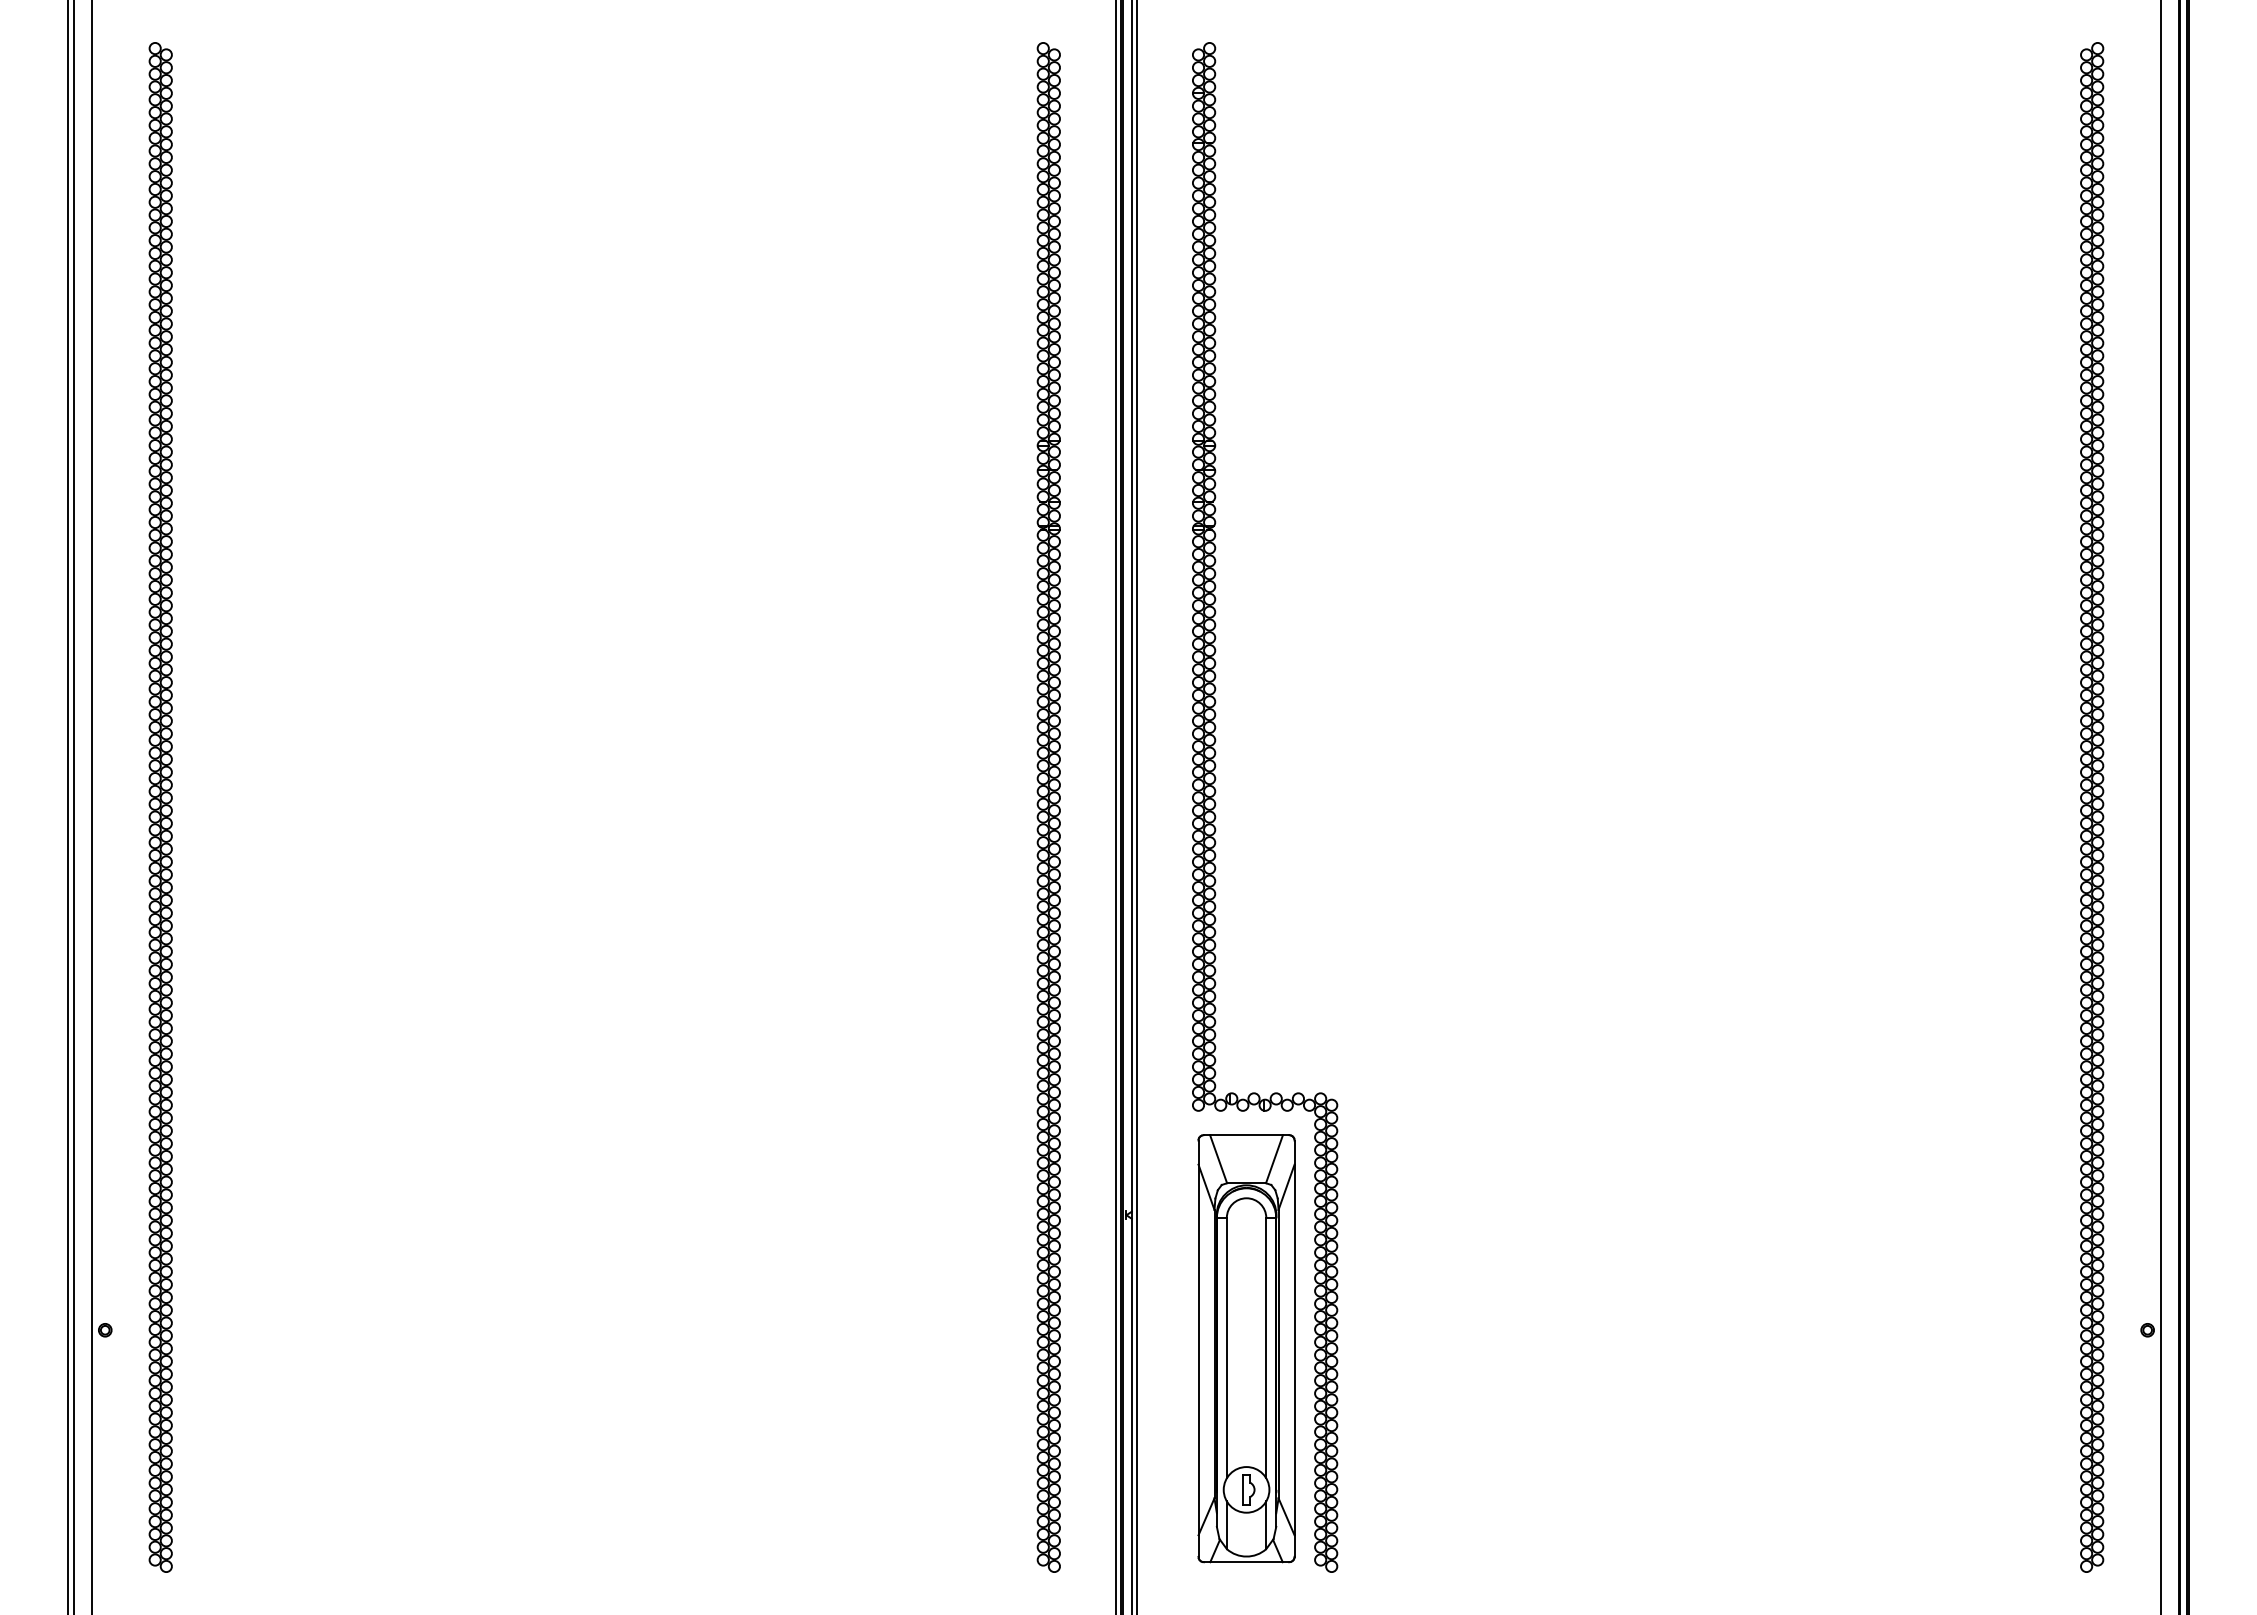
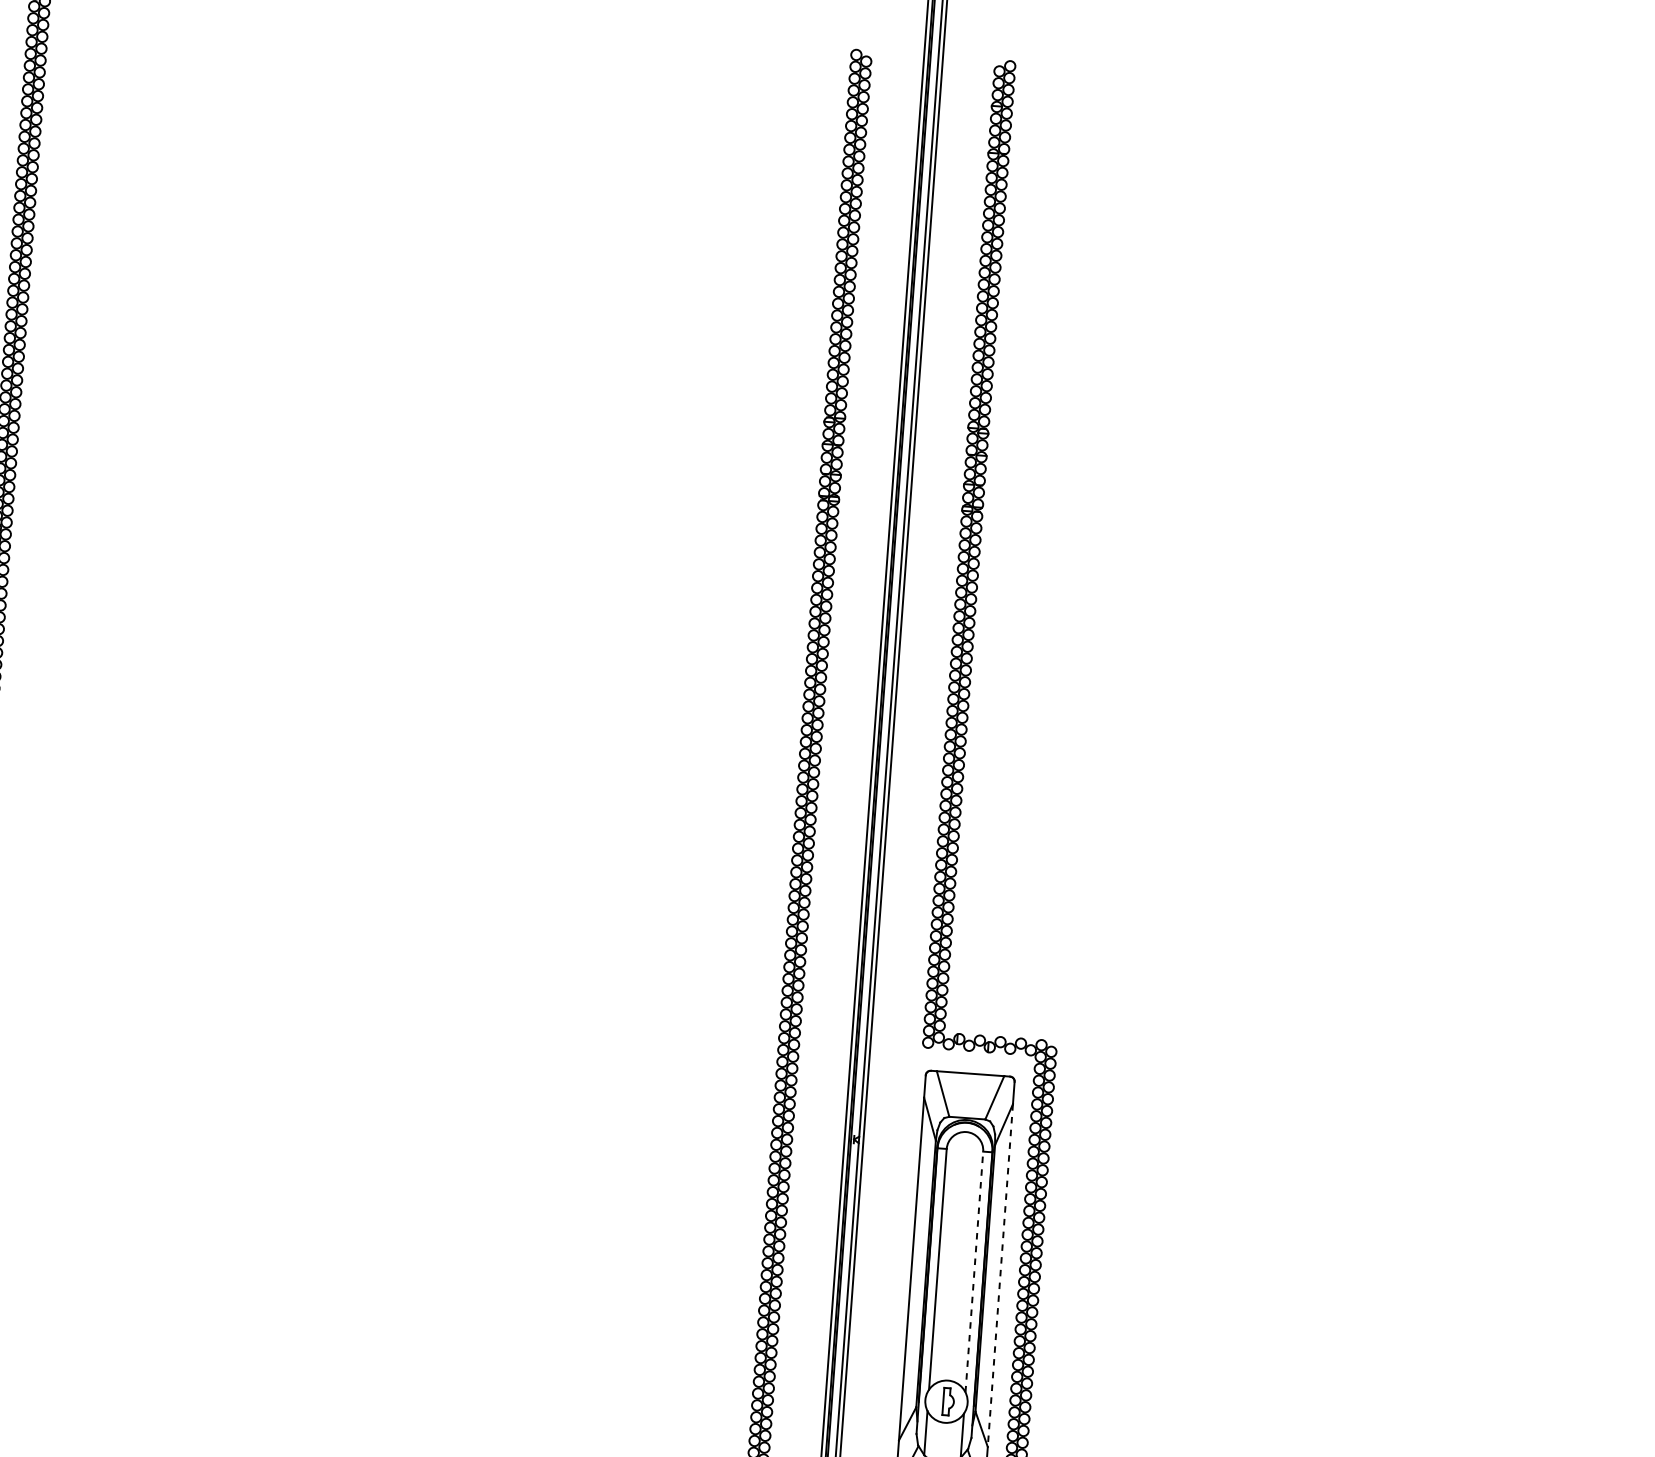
line: (1266, 1347) -> (974, 1271), solid -> dashed
line: (1294, 1350) -> (1000, 1276), solid -> dashed

